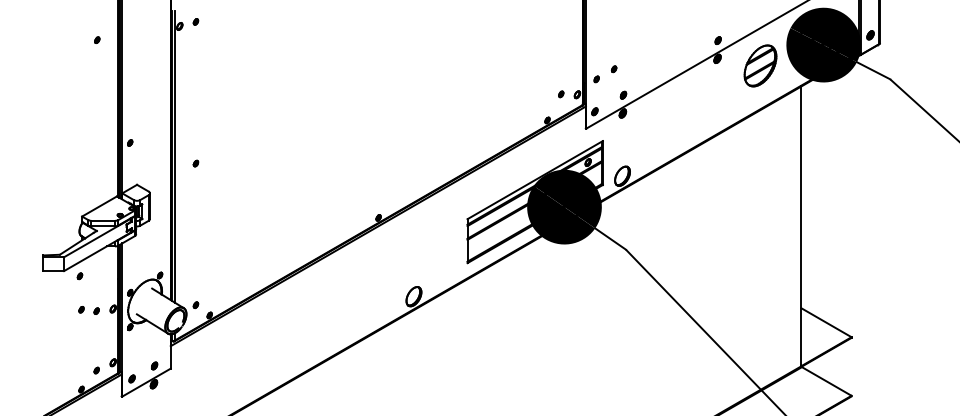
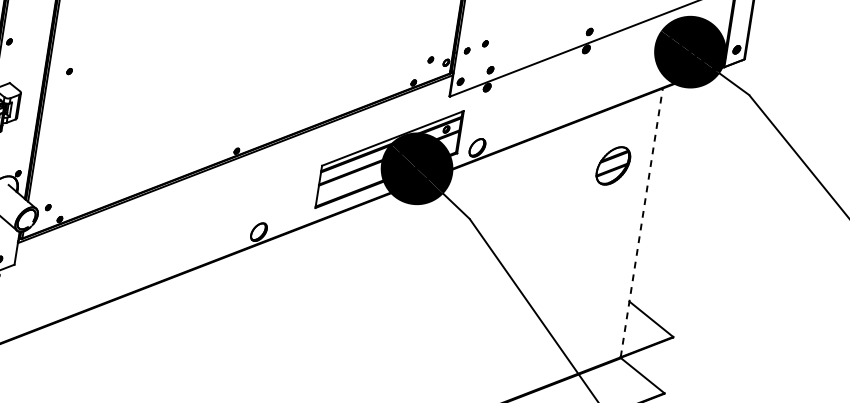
part: (760, 65) -> (613, 165), moved
line: (801, 226) -> (641, 223), solid -> dashed

